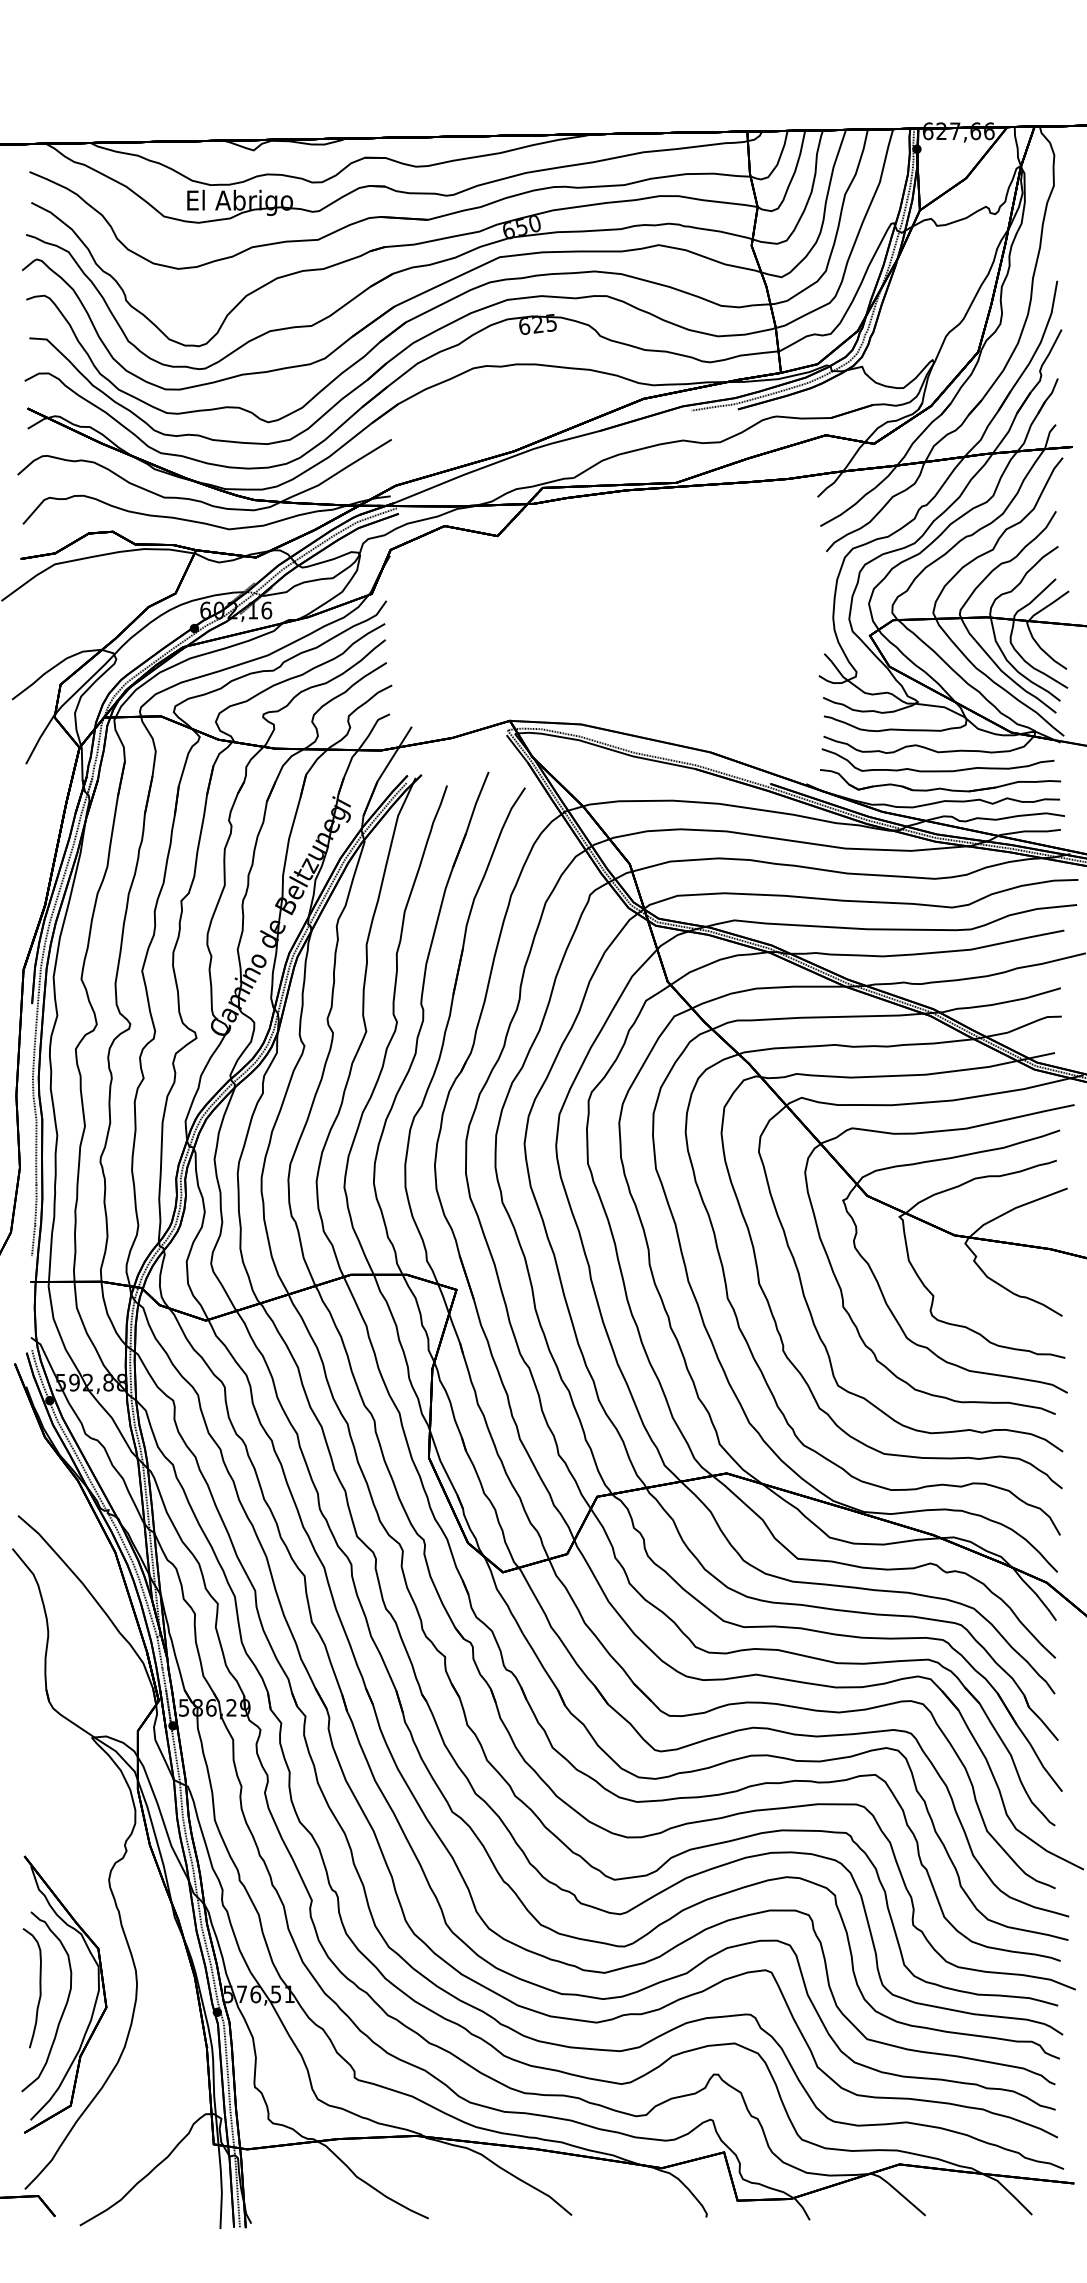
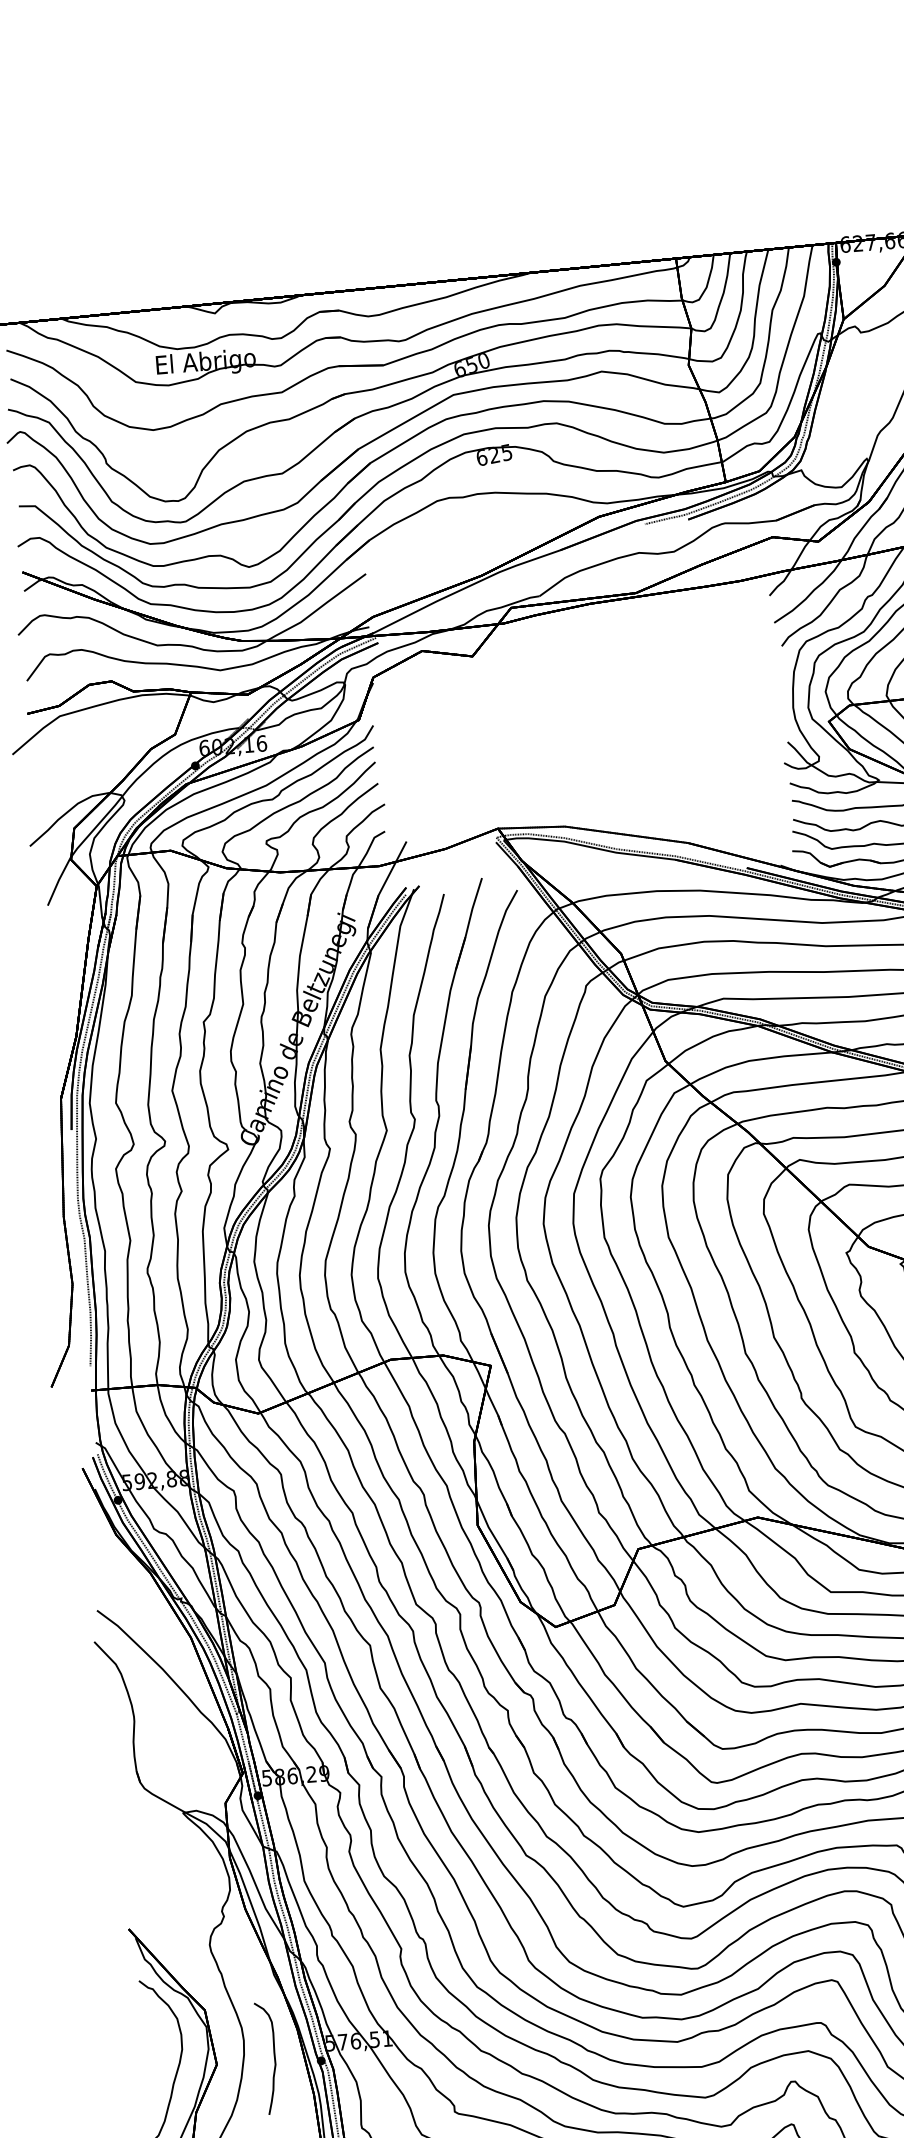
curve: (39, 1988) -> (273, 2058), moved

